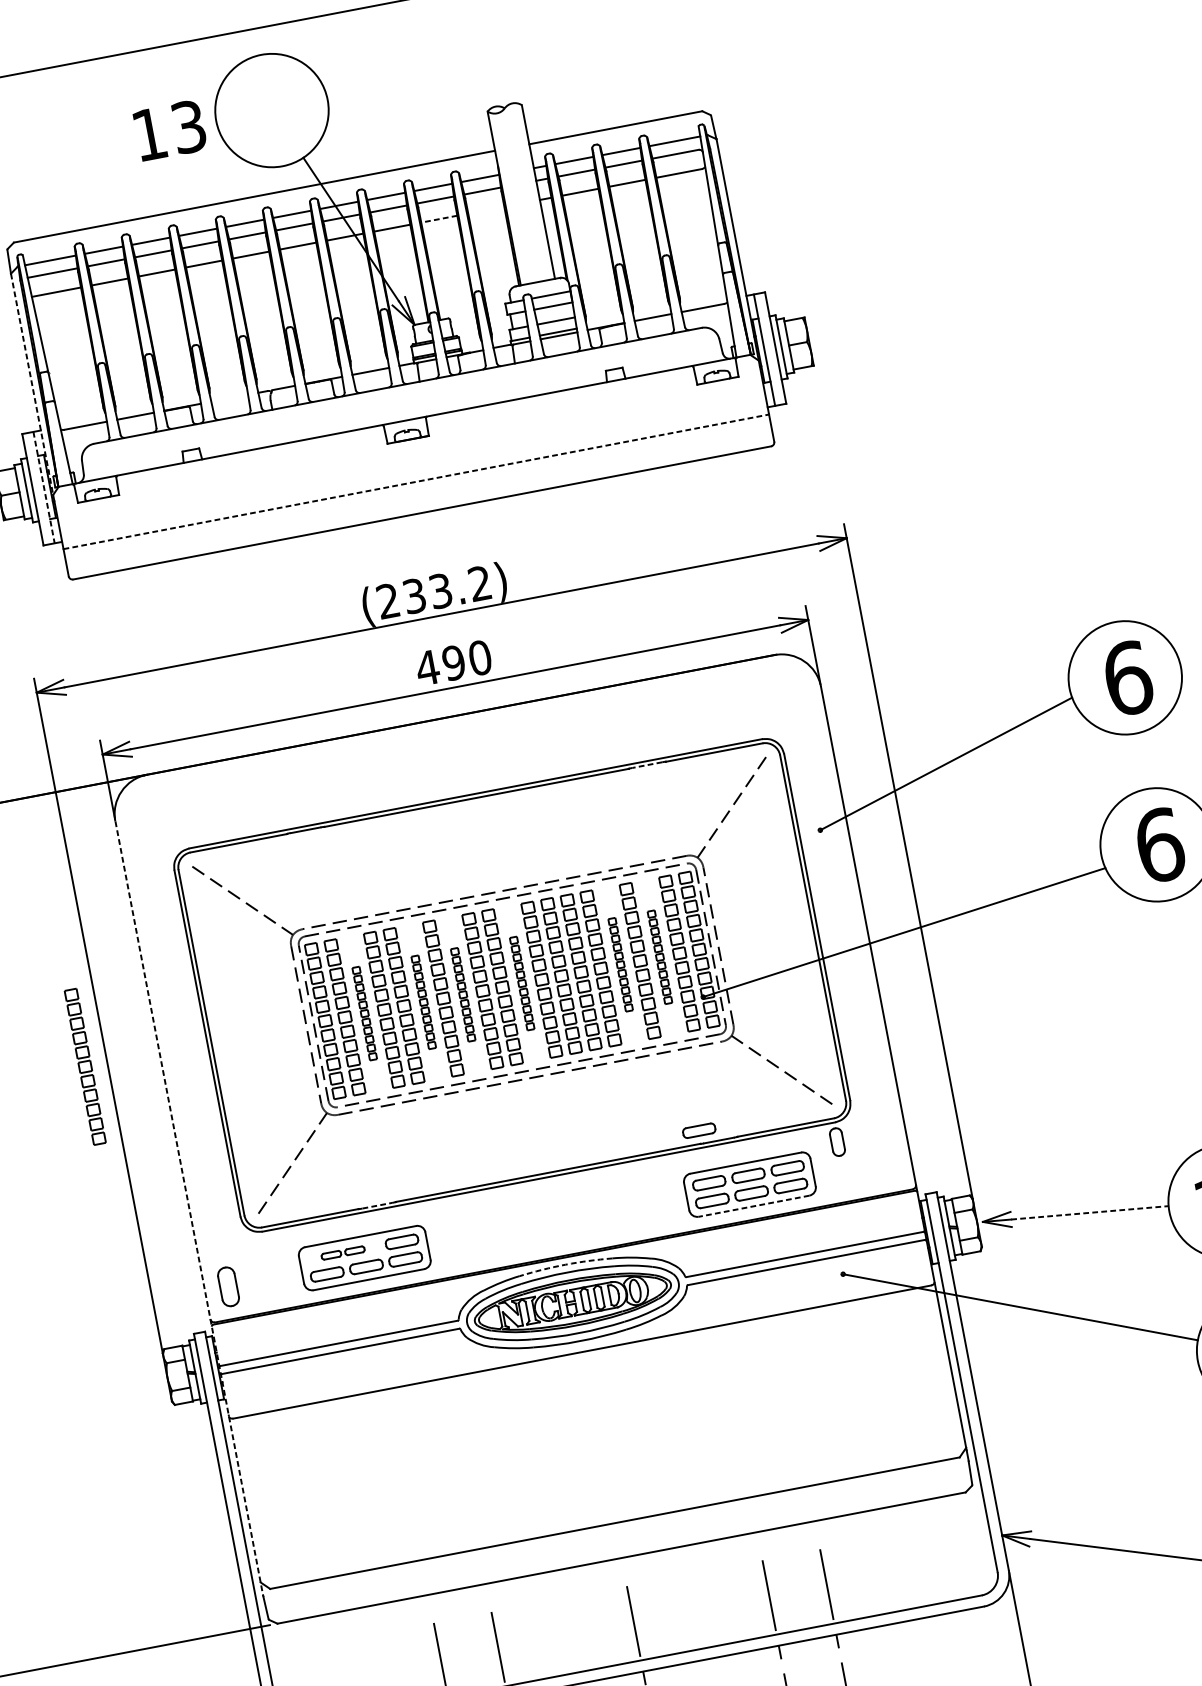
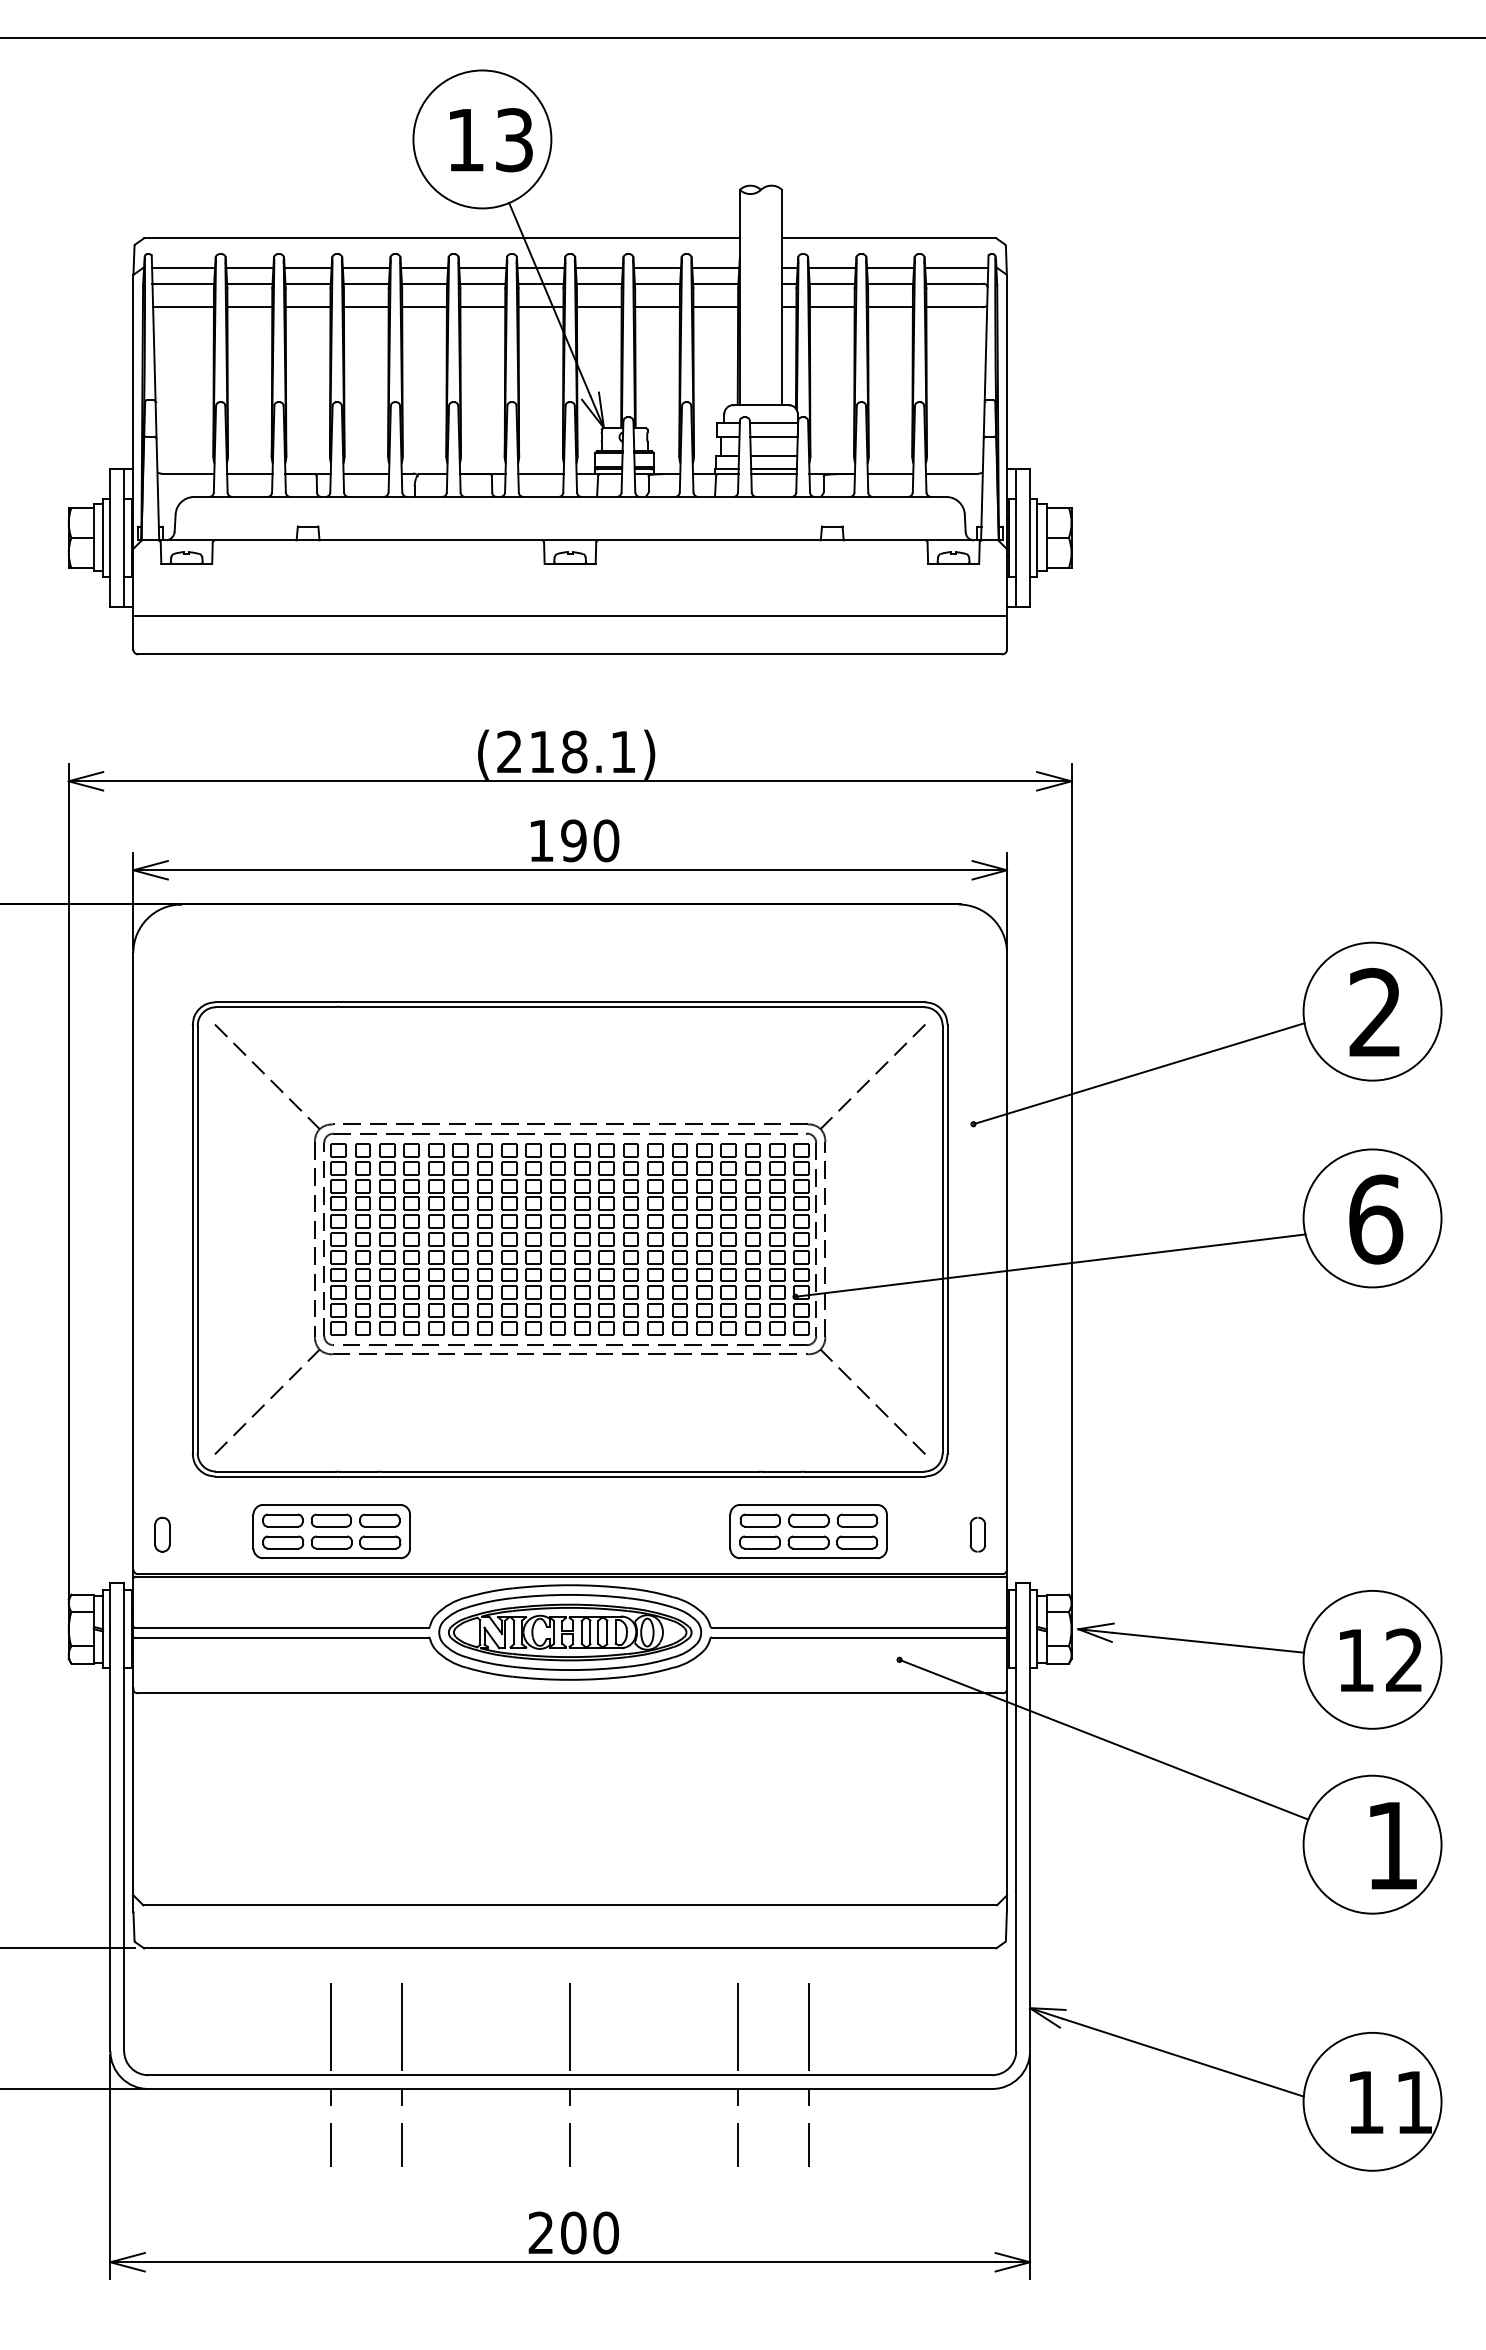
text: (170, 130) -> (491, 140), moved
line: (486, 210) -> (715, 307), added
line: (439, 219) -> (657, 307), dashed -> solid
line: (32, 384) -> (133, 411), dashed -> solid
line: (229, 398) -> (366, 473), added
line: (416, 481) -> (570, 615), dashed -> solid
line: (44, 487) -> (124, 537), dashed -> solid
text: (446, 589) -> (581, 751), (233.2) -> (218.1)
text: (426, 667) -> (540, 840), 490 -> 190
text: (1128, 677) -> (1376, 1012), 6 -> 2
line: (647, 764) -> (781, 1006), dashed -> solid
part: (659, 957) -> (752, 1239), size x1.67
part: (620, 964) -> (704, 1239), size x1.67
part: (522, 983) -> (582, 1239), size x1.67
part: (463, 994) -> (509, 1239), size x1.67
part: (423, 1002) -> (460, 1239), size x1.67
part: (364, 1013) -> (387, 1239), size x1.67
part: (85, 1066) -> (41, 1239), removed
part: (698, 1130) -> (759, 1455), removed
part: (837, 1142) -> (977, 1534), moved
line: (377, 1205) -> (359, 1471), dashed -> solid
line: (753, 1206) -> (808, 1558), dashed -> solid
line: (189, 1209) -> (133, 1433), dashed -> solid
line: (1089, 1212) -> (1208, 1642), dashed -> solid
part: (342, 1253) -> (306, 1520), size x1.67
arc: (565, 1264) -> (570, 1585), dashed -> solid
part: (228, 1286) -> (162, 1534), size x0.71

